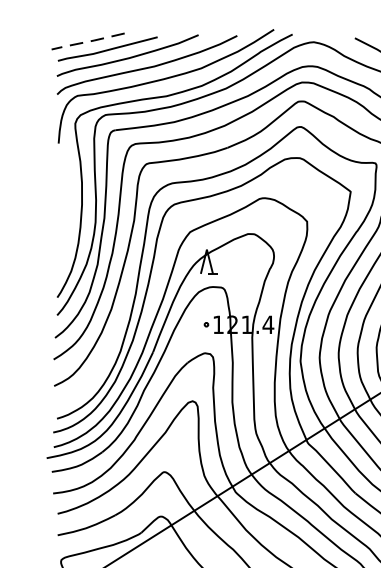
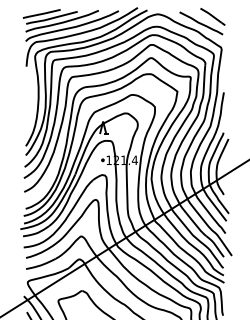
line: (87, 42) -> (41, 14), dashed -> solid

